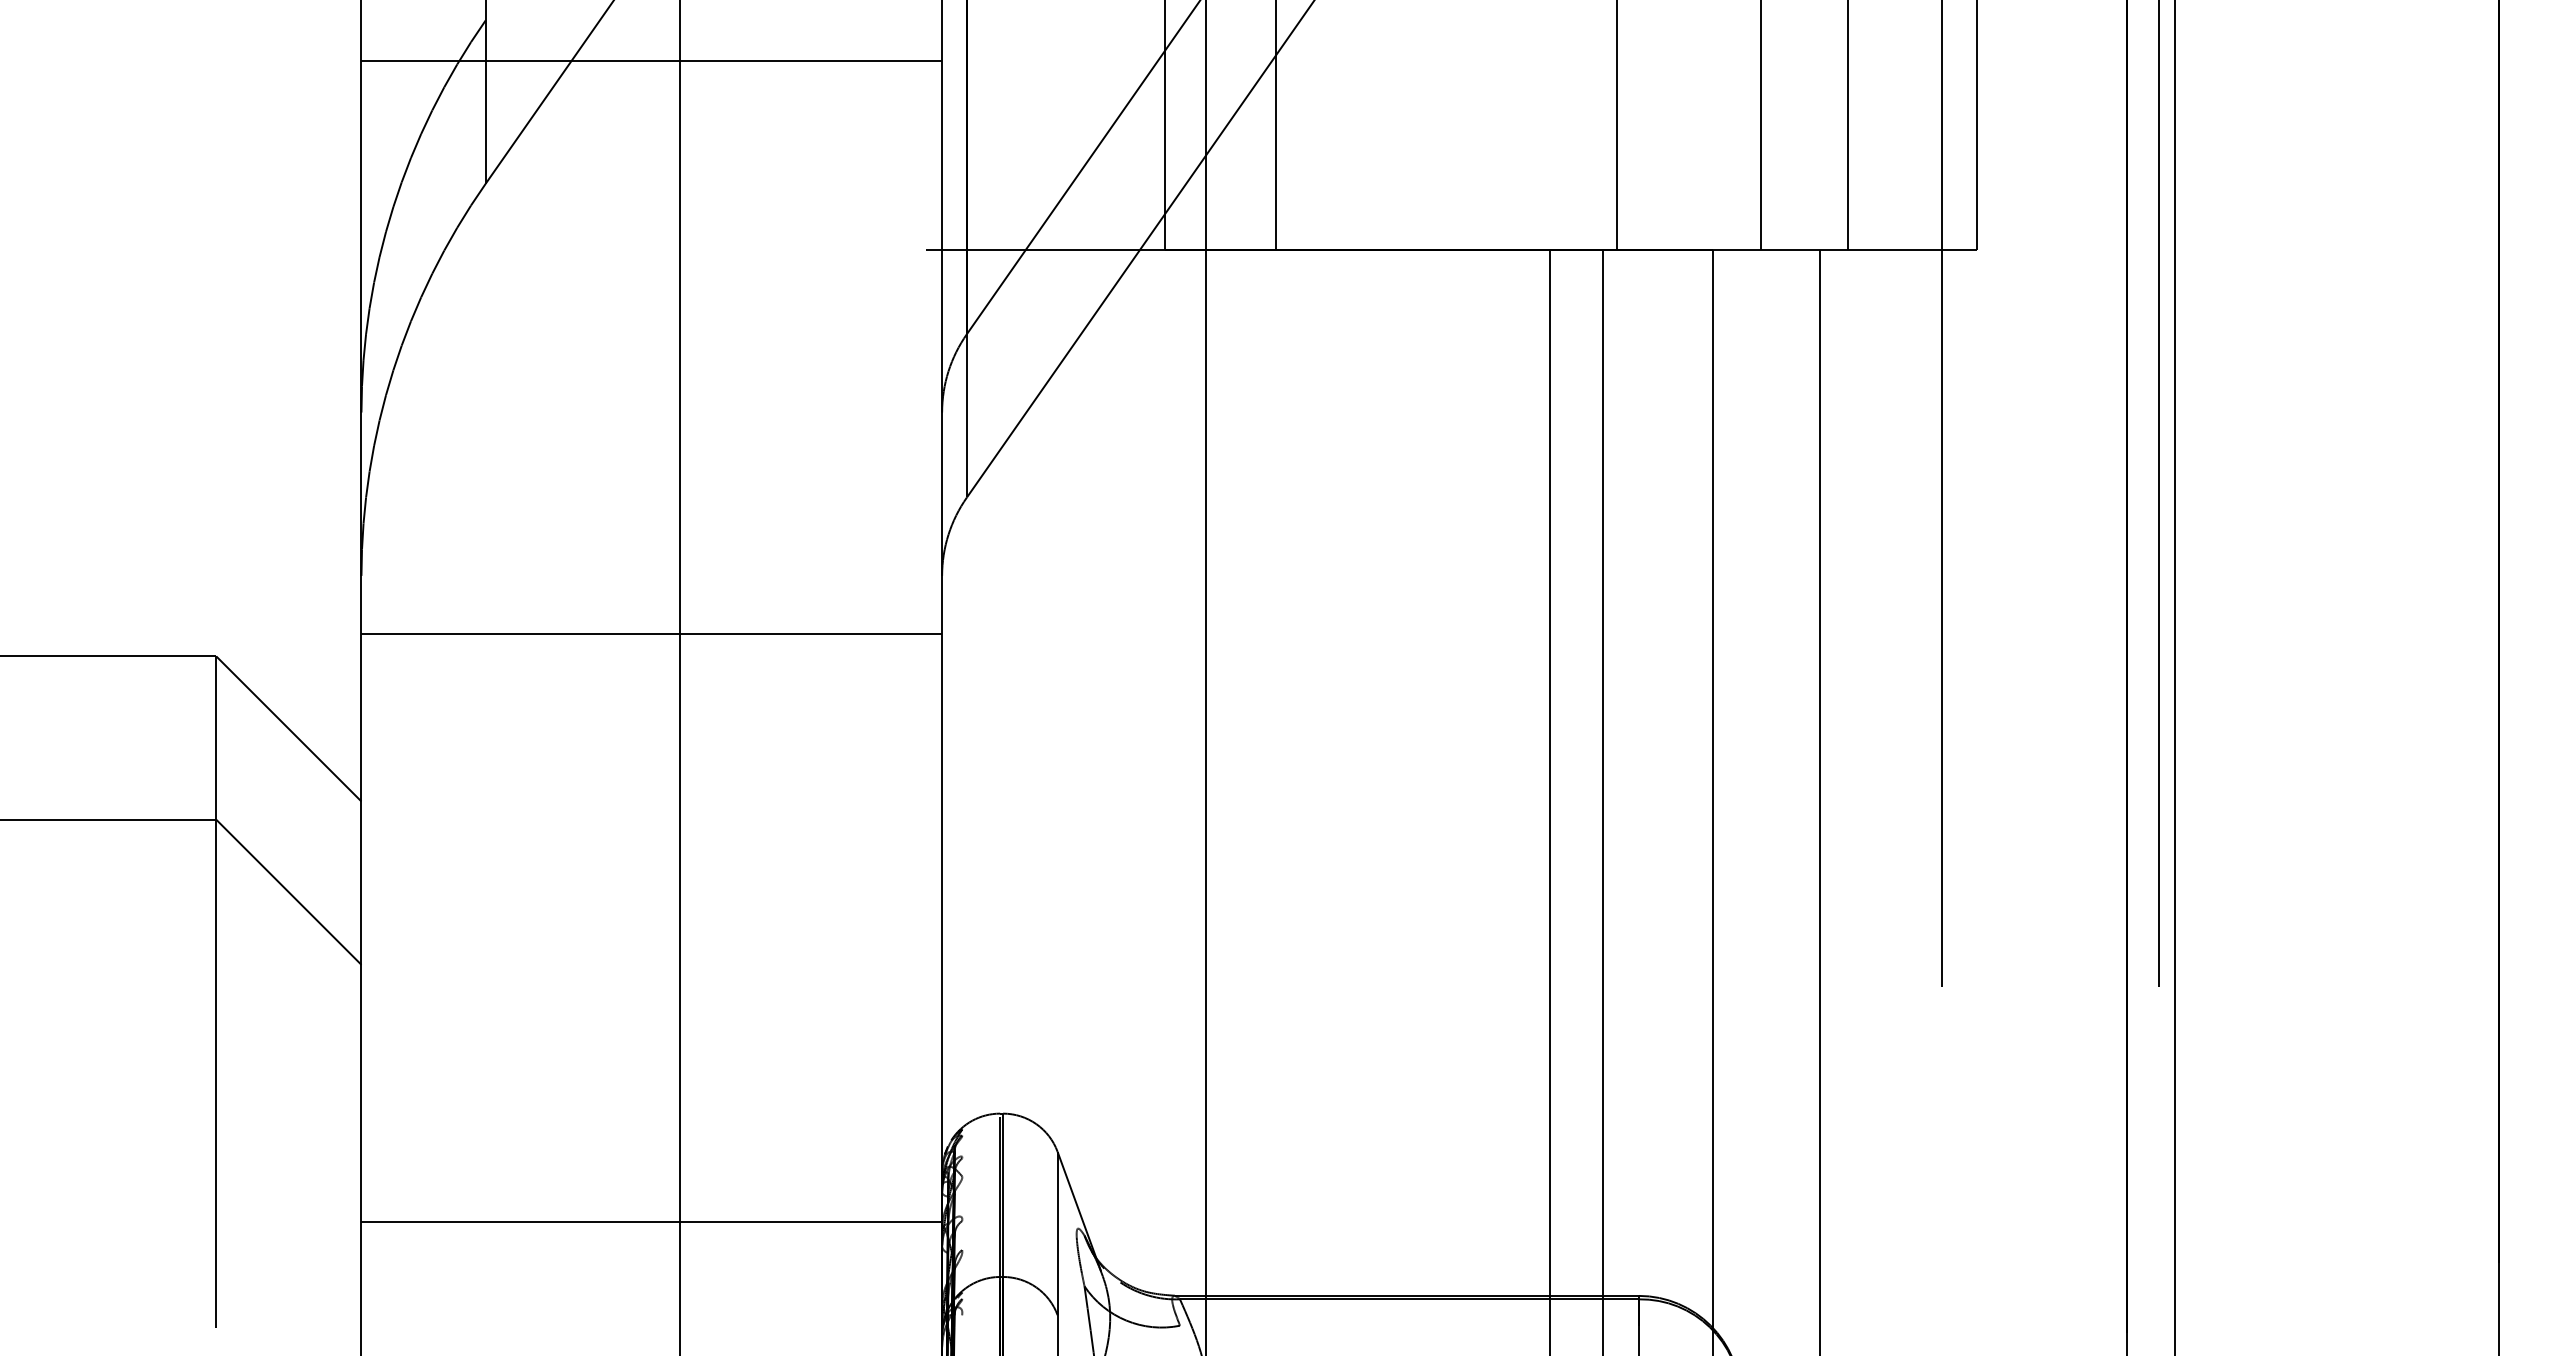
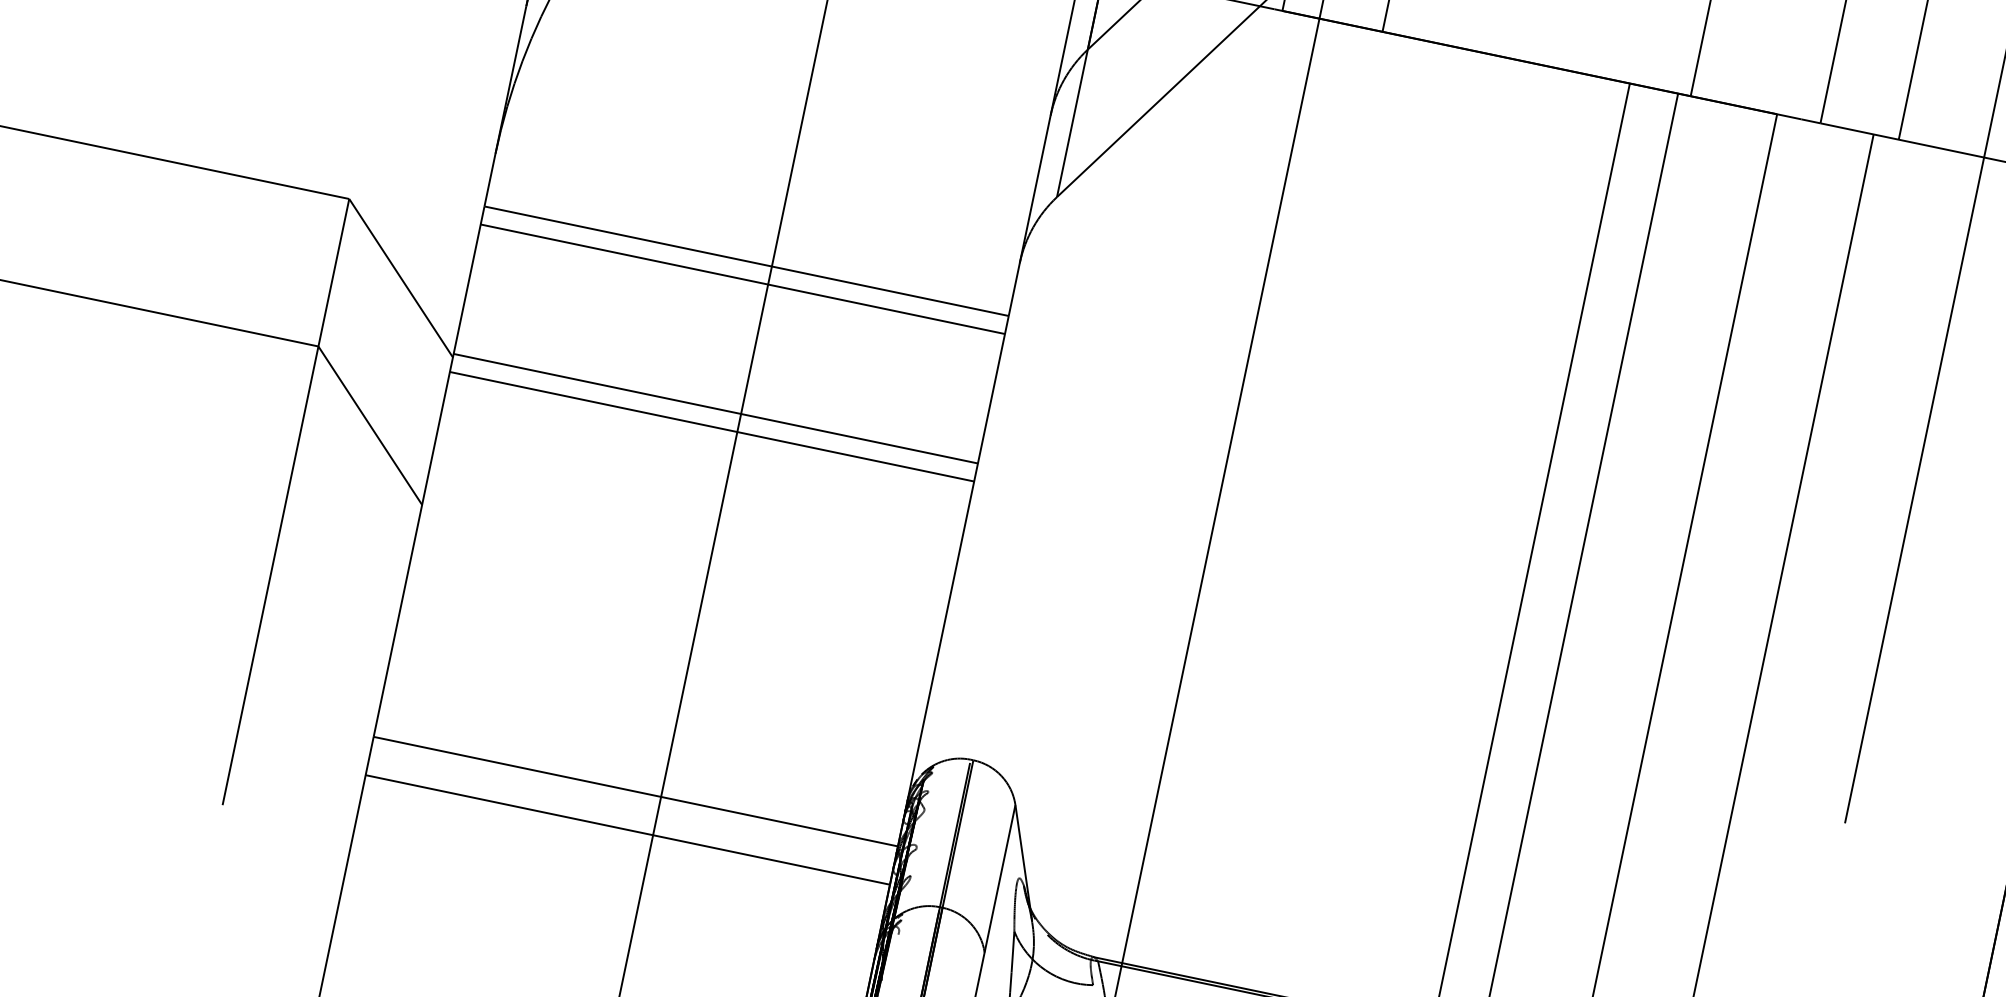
line: (651, 654) -> (742, 279), added
line: (651, 797) -> (715, 408), added
line: (651, 817) -> (711, 426), added
line: (651, 1264) -> (627, 830), added

